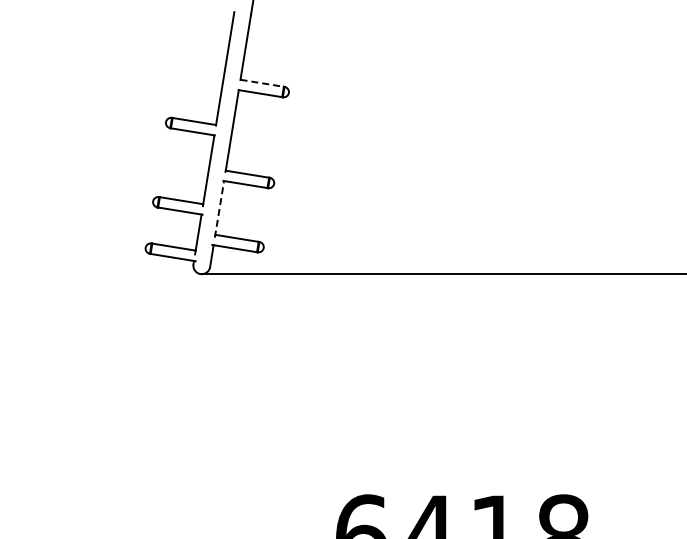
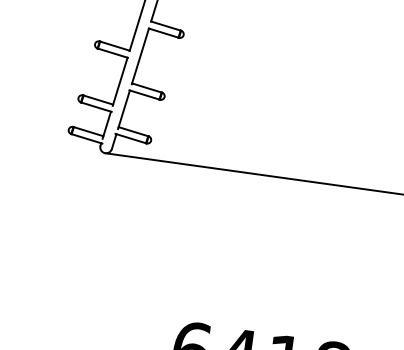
line: (262, 83) -> (166, 26), dashed -> solid
line: (219, 209) -> (123, 109), dashed -> solid

